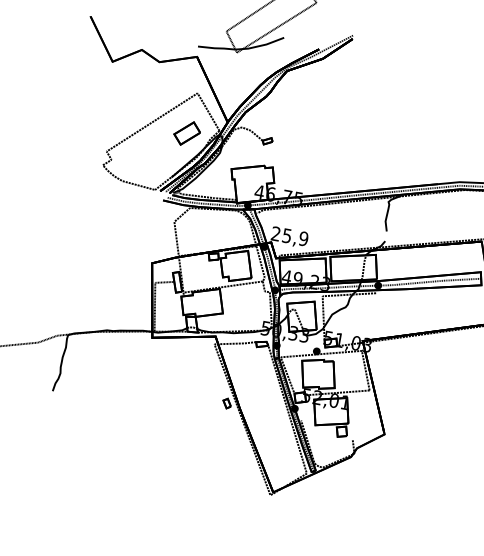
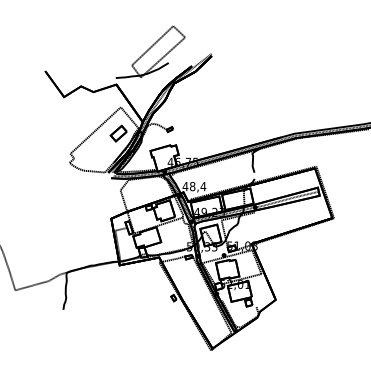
text: (289, 236) -> (194, 186), 25,9 -> 48,4

